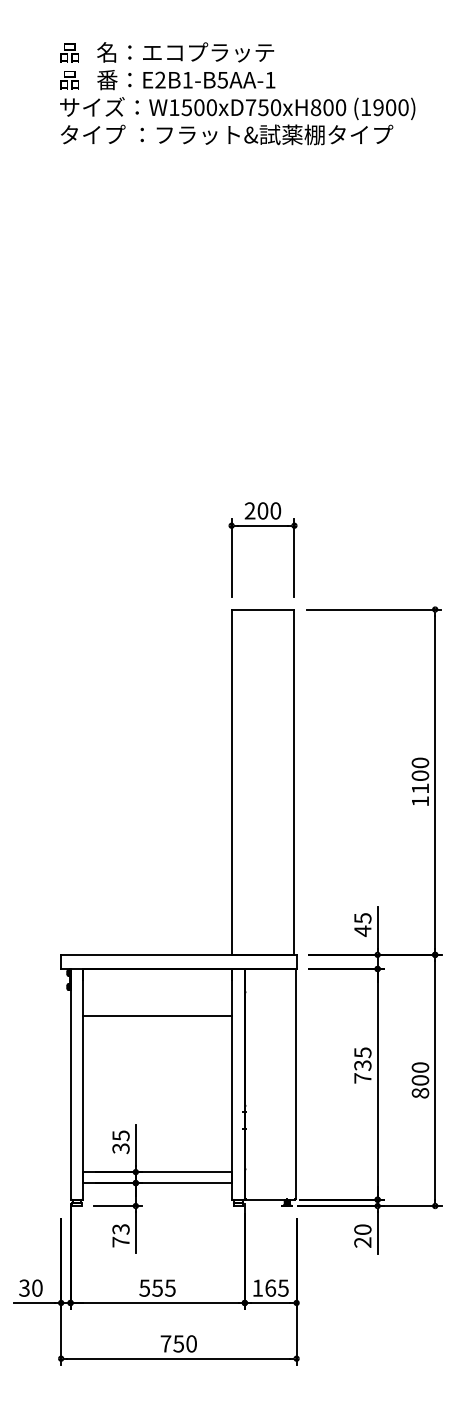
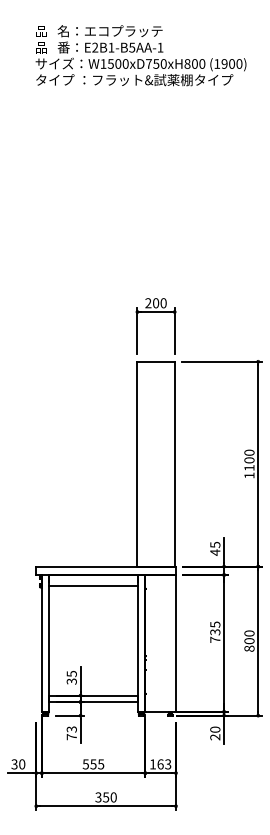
line: (157, 1015) -> (93, 585), moved
text: (283, 1286) -> (168, 763), 165 -> 163
text: (165, 1343) -> (98, 797), 750 -> 350

